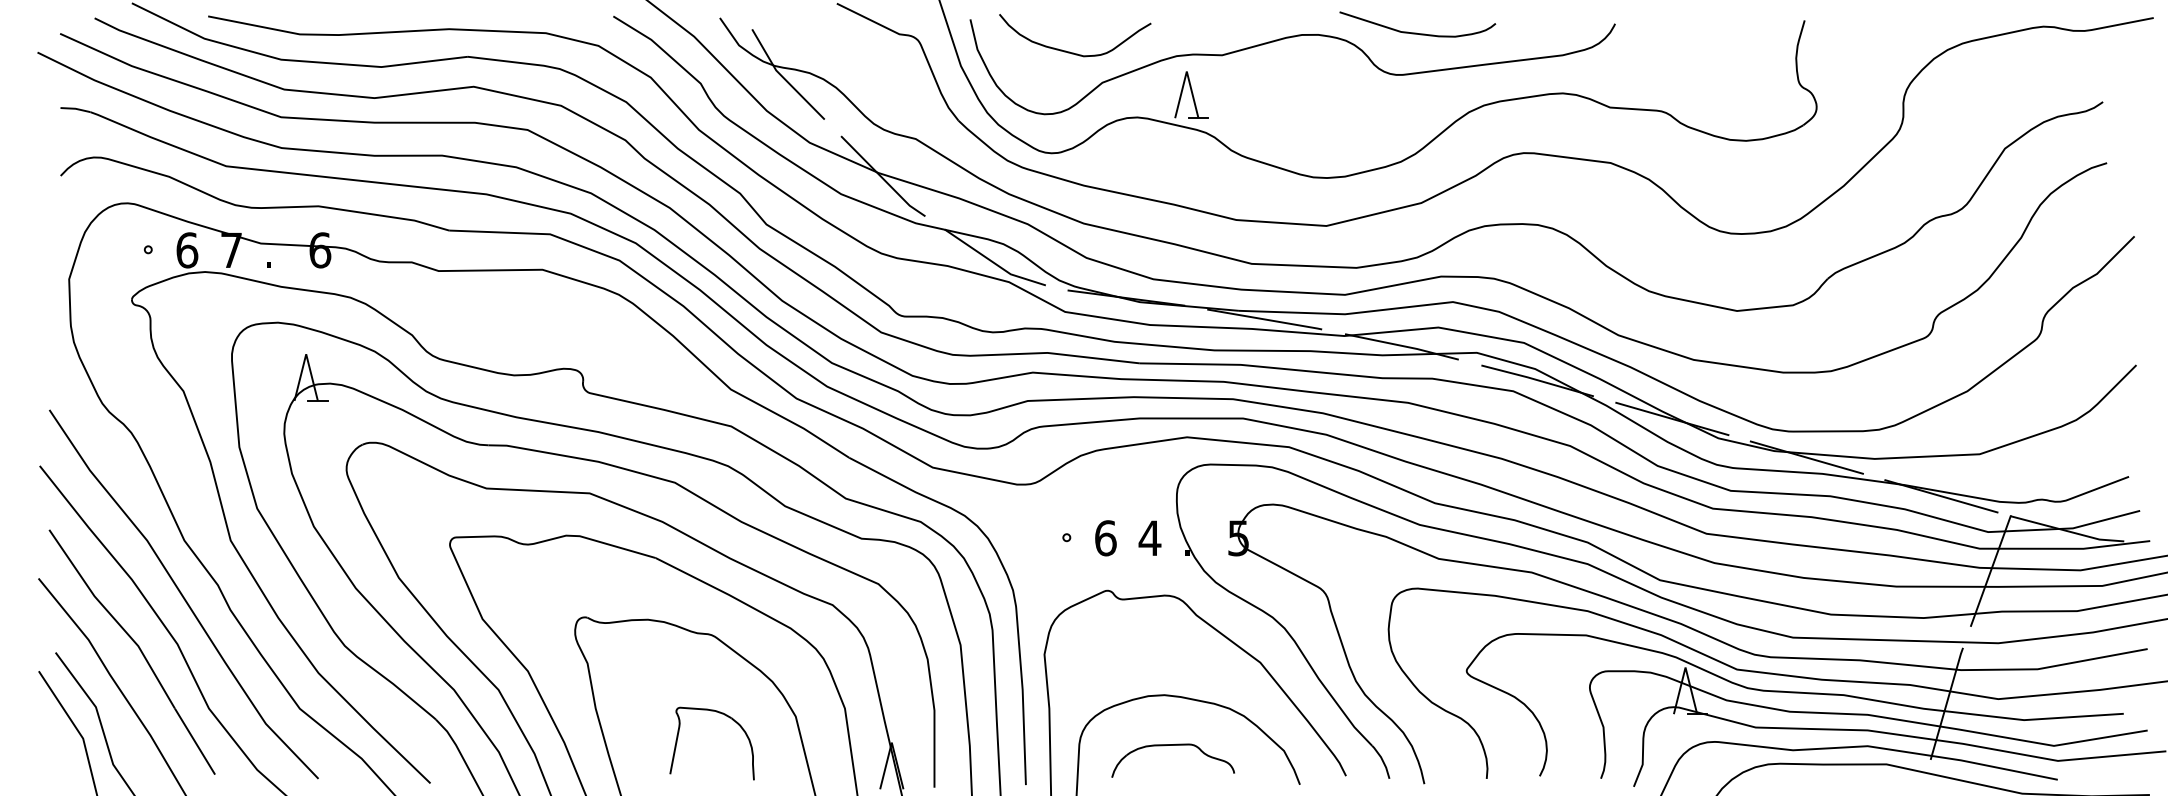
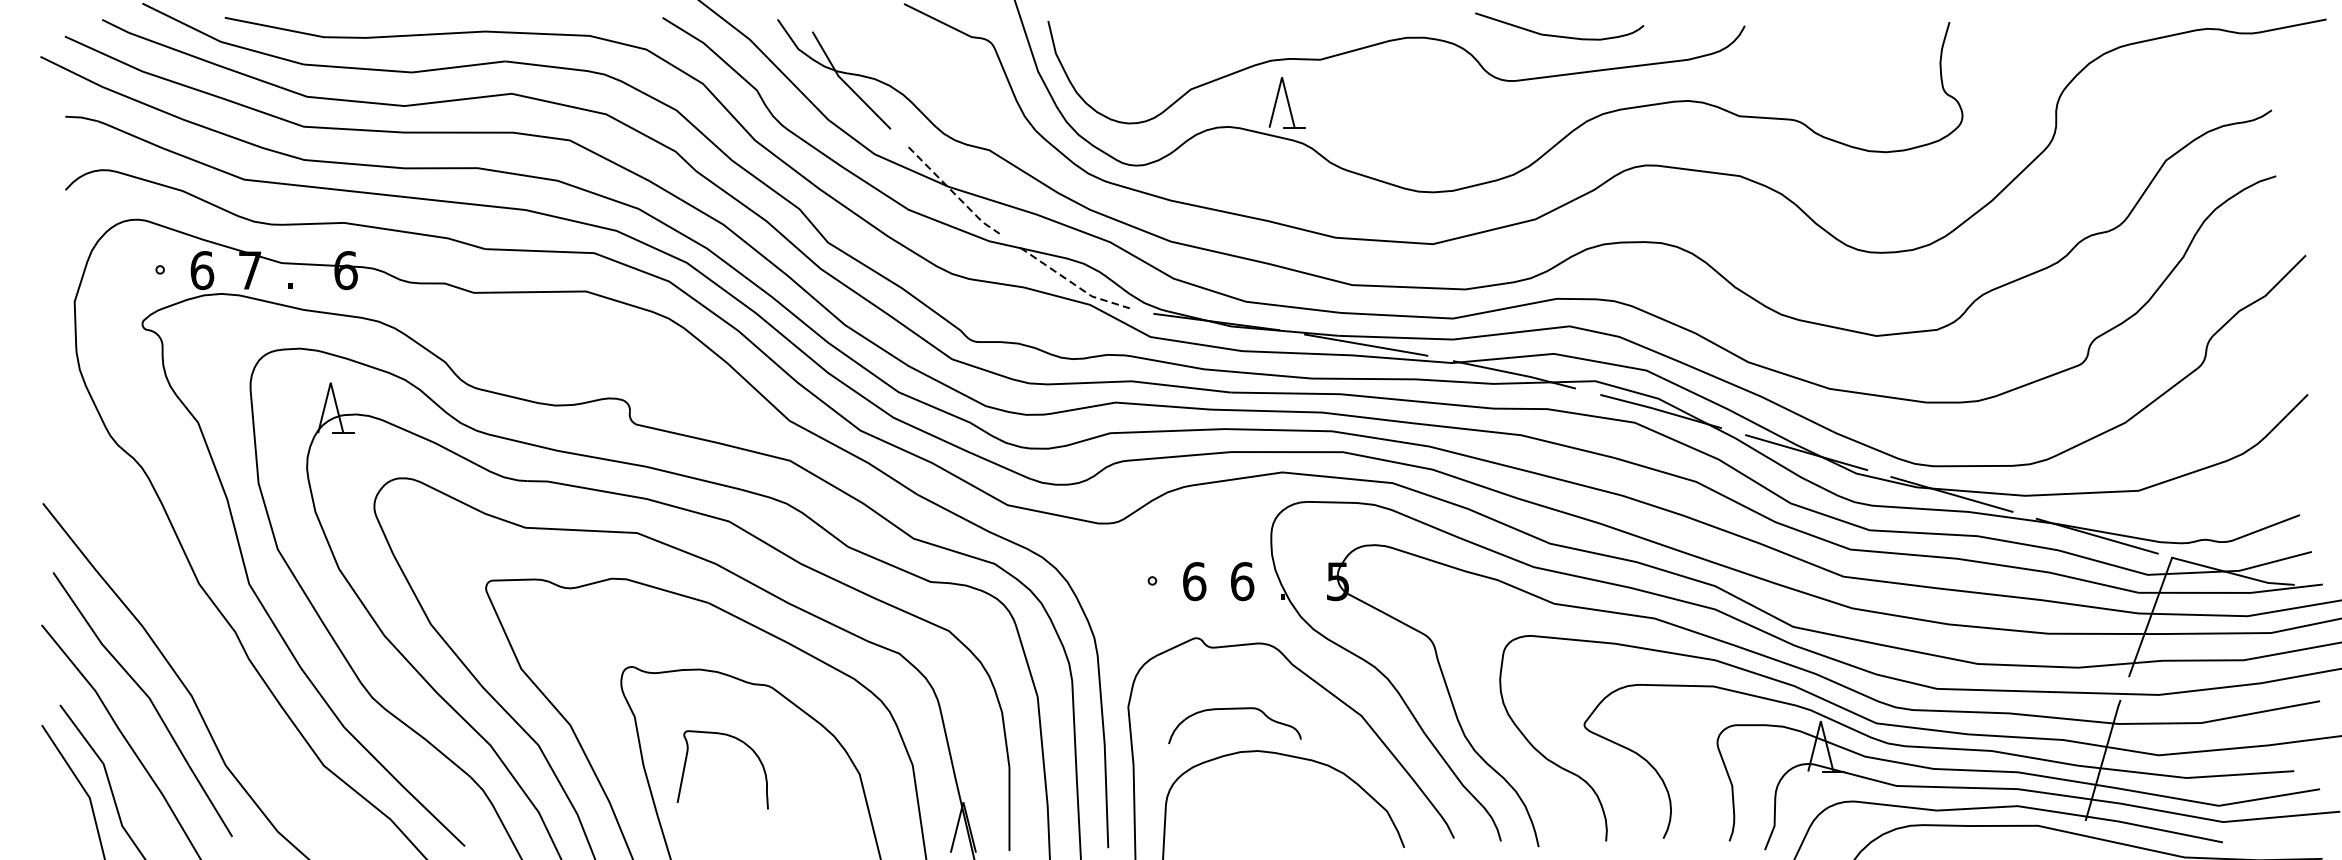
curve: (1416, 32) -> (1558, 35), moved
curve: (1069, 51) -> (1155, 55), removed
line: (882, 178) -> (953, 192), solid -> dashed
line: (993, 262) -> (1073, 283), solid -> dashed
text: (1149, 538) -> (1241, 581), 4 -> 6
curve: (182, 594) -> (197, 642), removed
part: (729, 718) -> (741, 742), moved
part: (1172, 745) -> (1234, 709), moved

